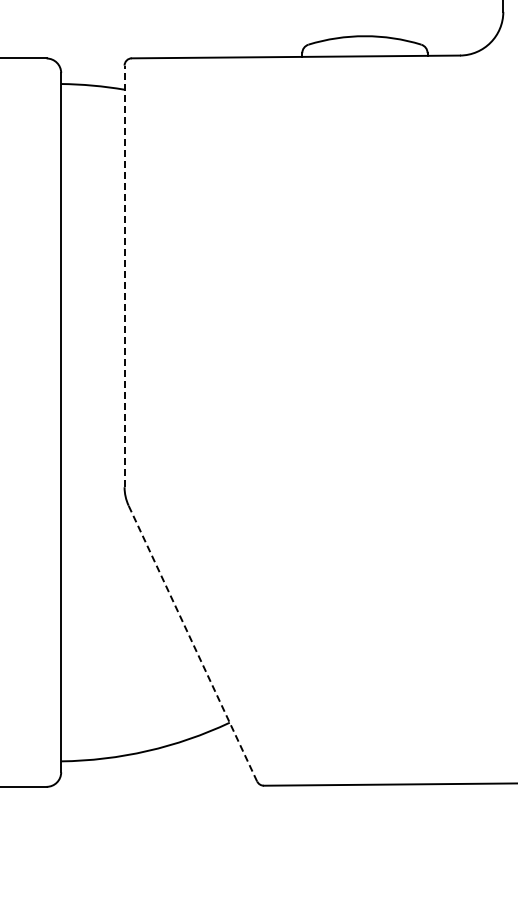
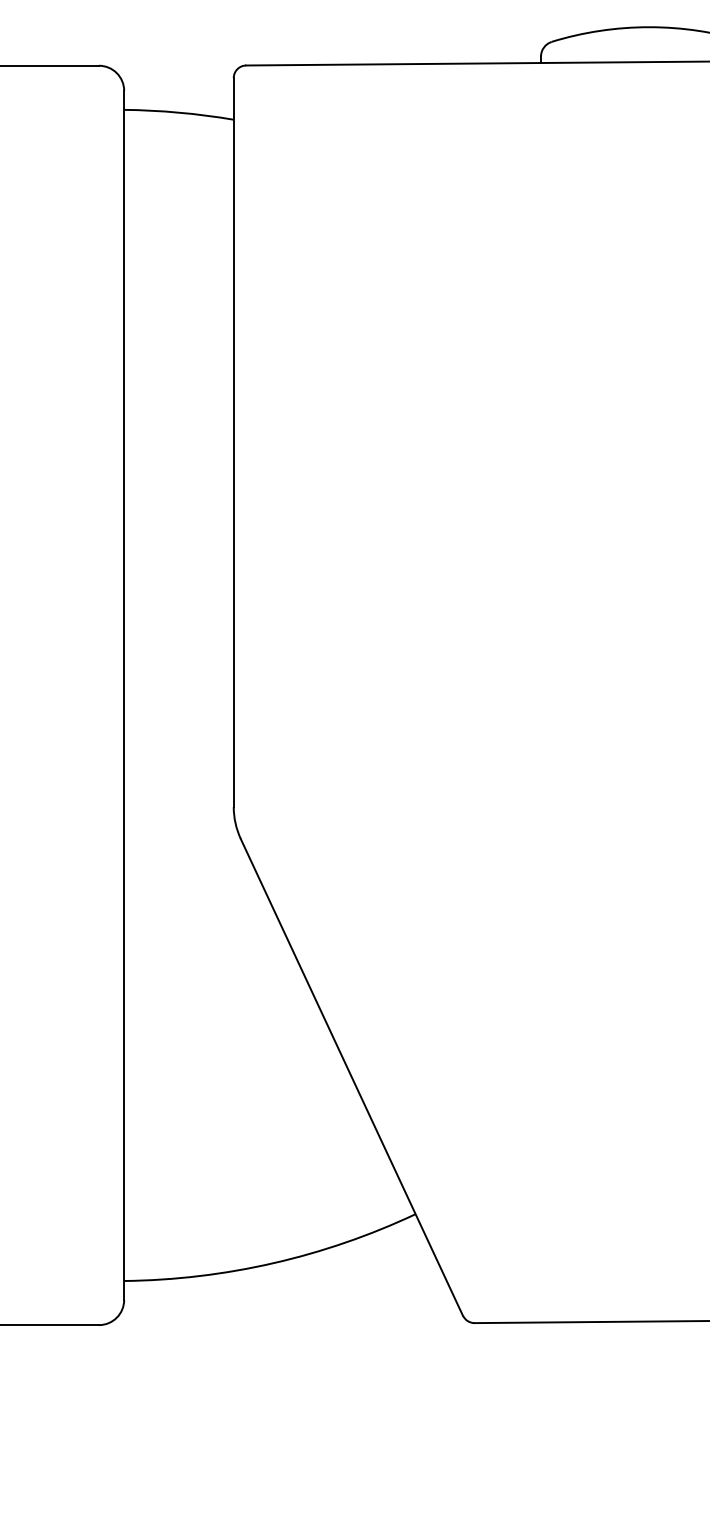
line: (124, 276) -> (233, 442), dashed -> solid
line: (192, 643) -> (351, 1077), dashed -> solid

